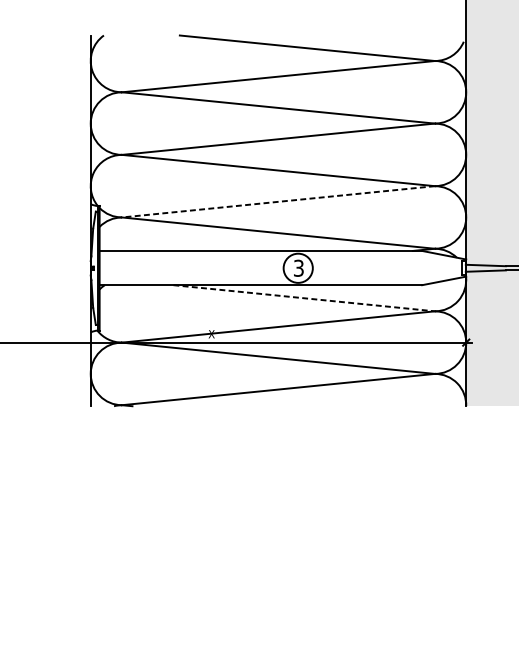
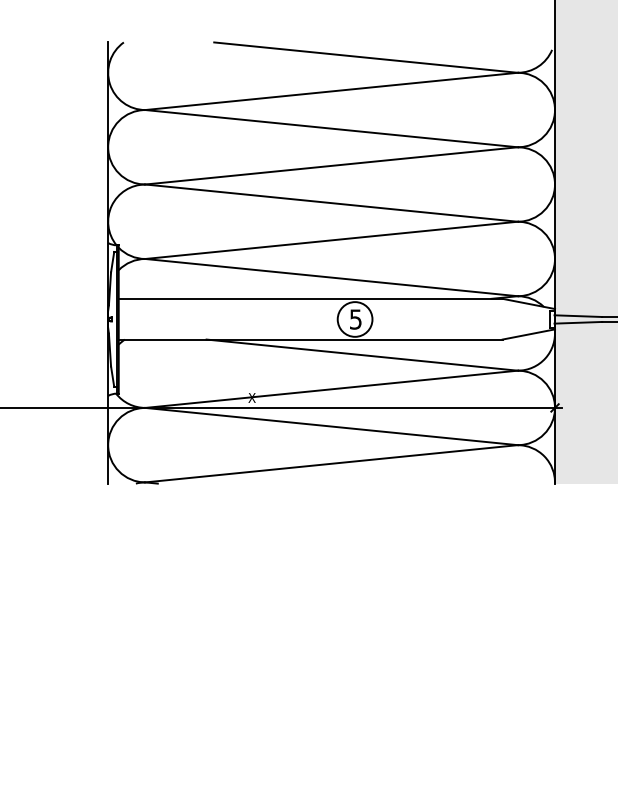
line: (278, 201) -> (331, 240), dashed -> solid
text: (298, 267) -> (355, 318), 3 -> 5
line: (304, 298) -> (362, 355), dashed -> solid

